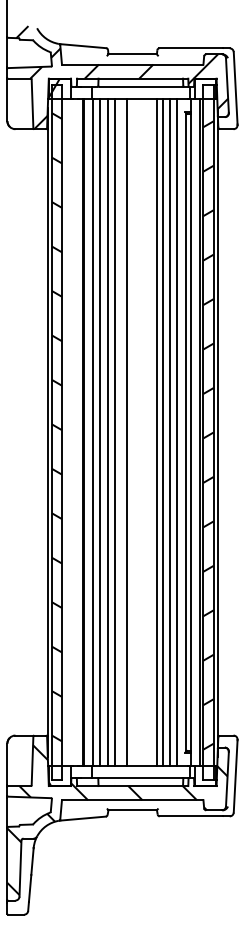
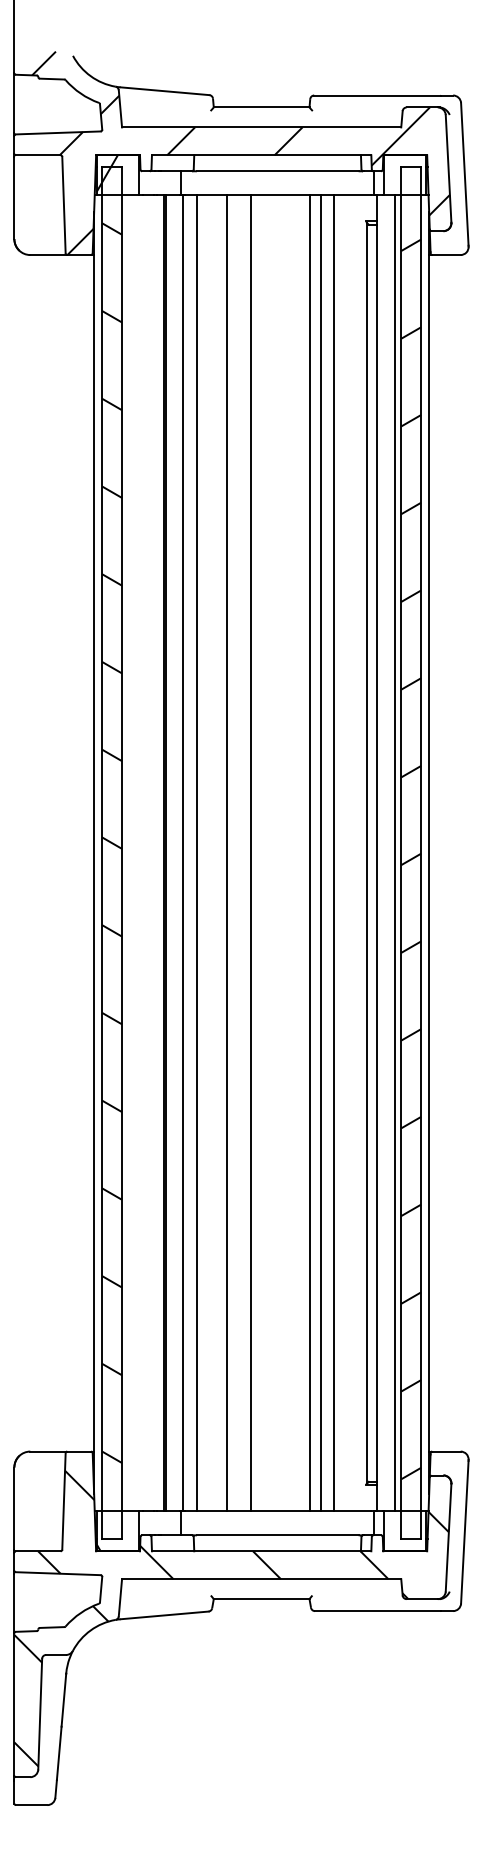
line: (108, 431) -> (213, 851), removed
line: (176, 431) -> (348, 851), removed

